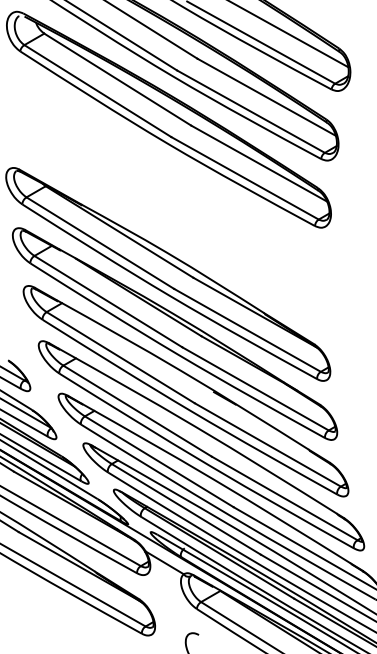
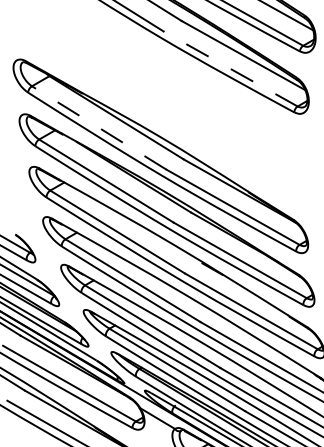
line: (244, 178) -> (230, 69), solid -> dashed
line: (100, 243) -> (99, 128), solid -> dashed

